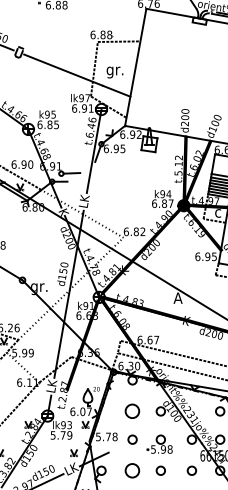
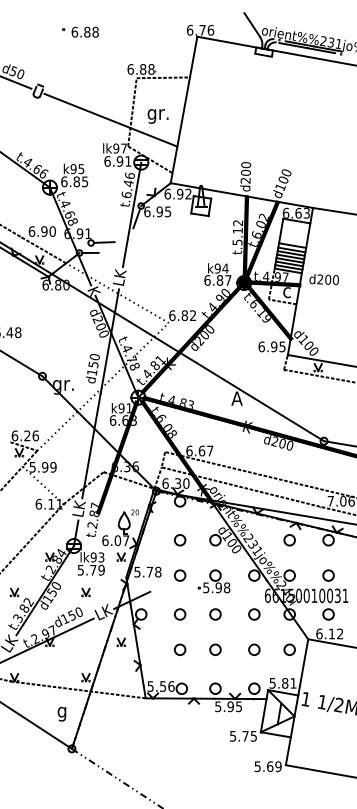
circle: (132, 411) -> (180, 540), size x0.62
part: (73, 453) -> (85, 592), moved
circle: (132, 470) -> (180, 614), size x0.62

